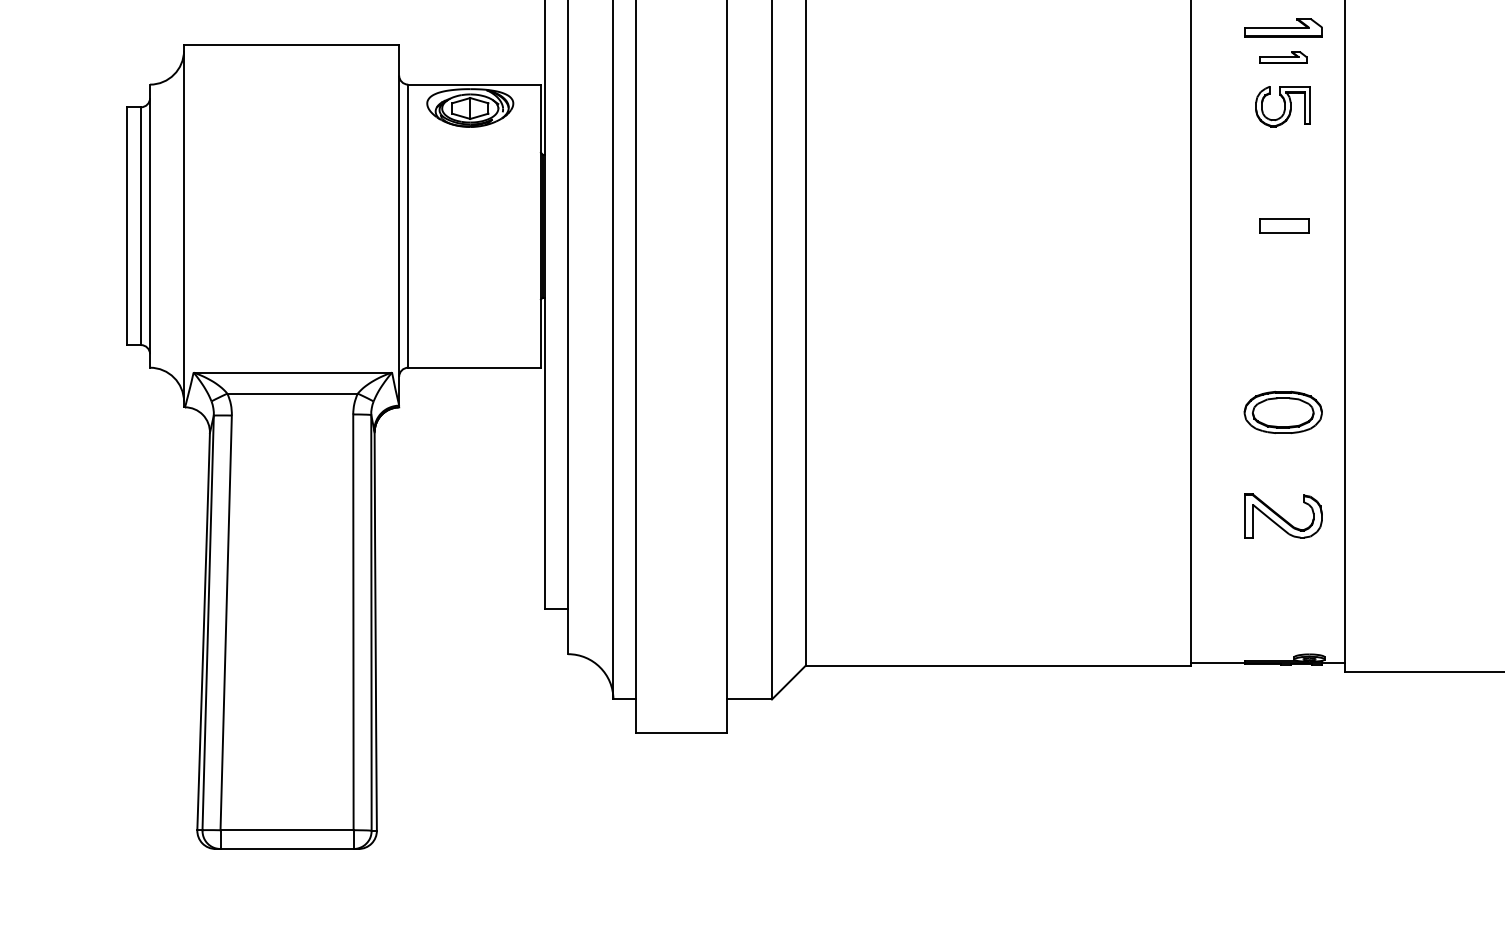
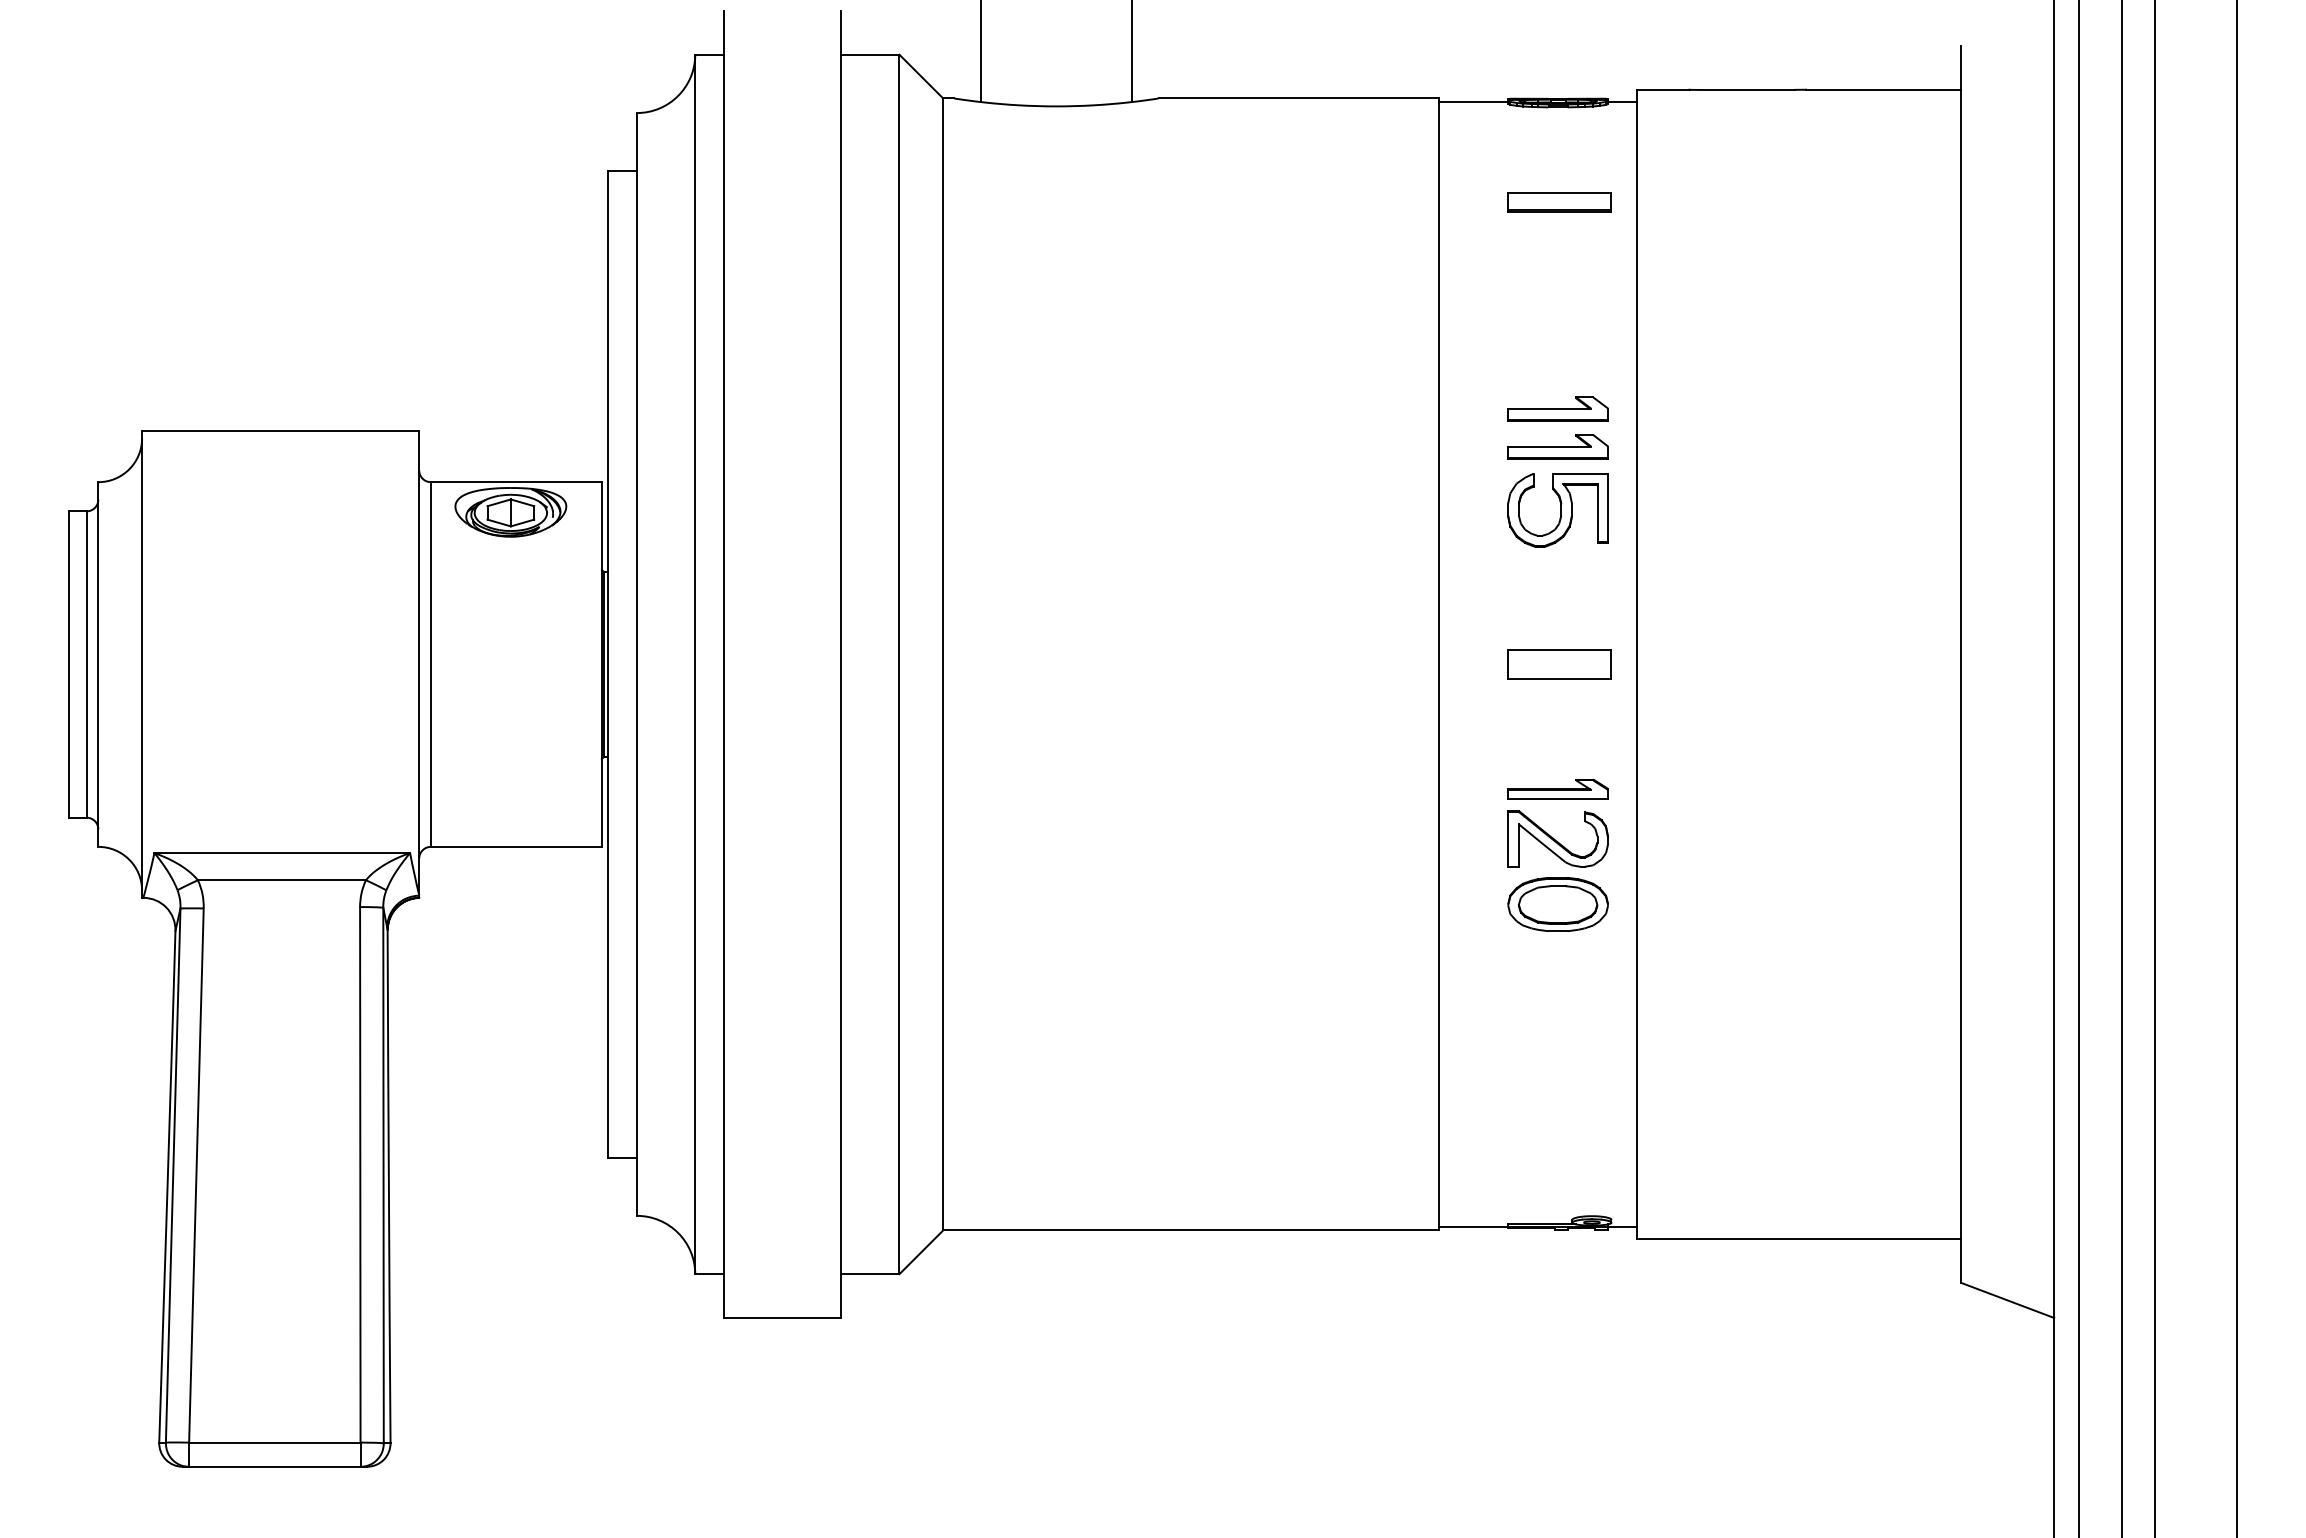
part: (1282, 56) -> (1557, 446), size x1.67
part: (1282, 106) -> (1557, 510), size x1.43
part: (1284, 226) -> (1559, 664), size x1.67
part: (1282, 322) -> (1557, 788), added
part: (1282, 515) -> (1557, 838), moved

